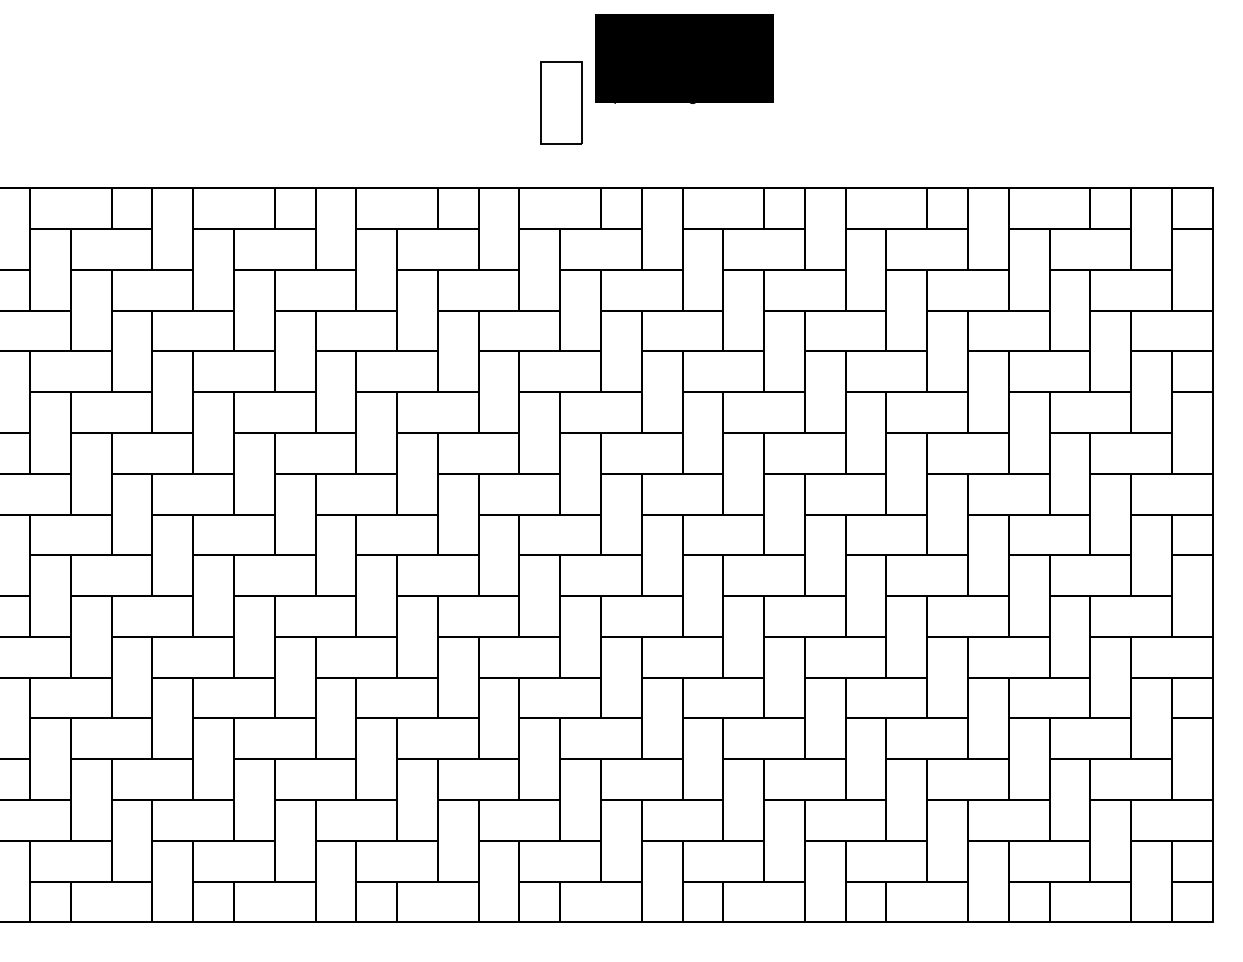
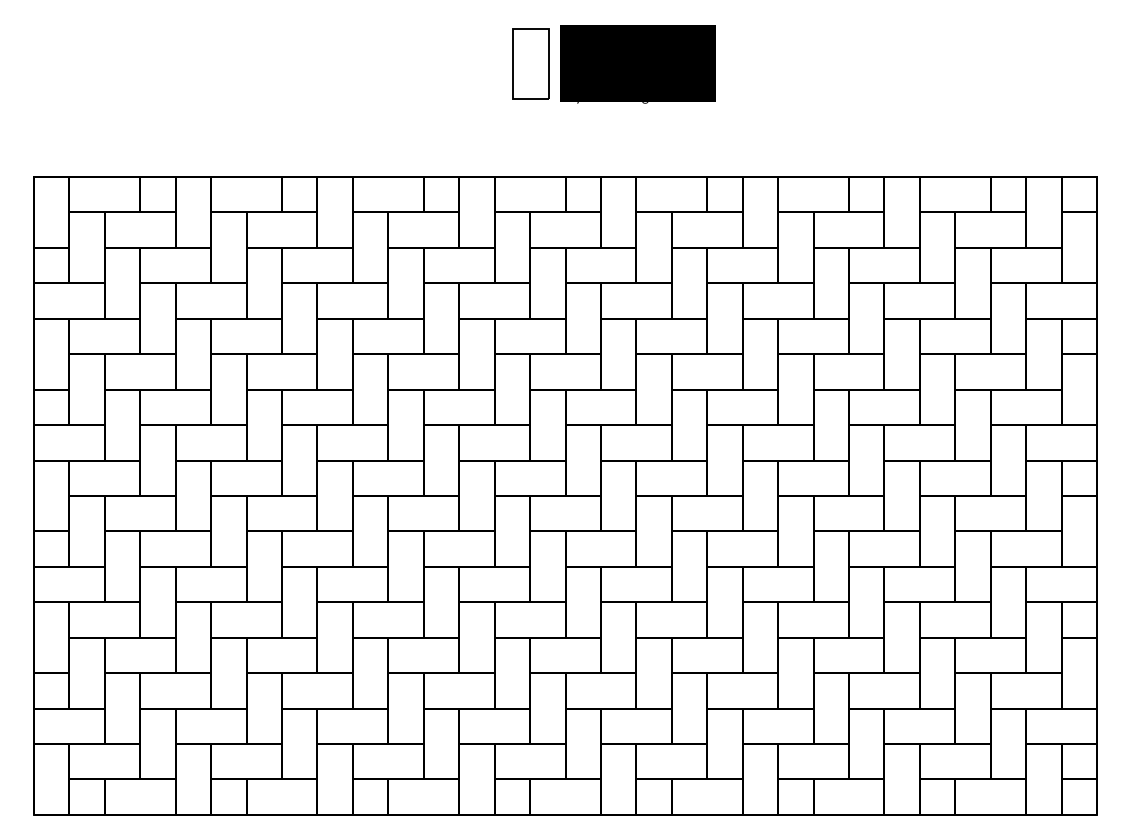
part: (560, 102) -> (530, 63), moved

